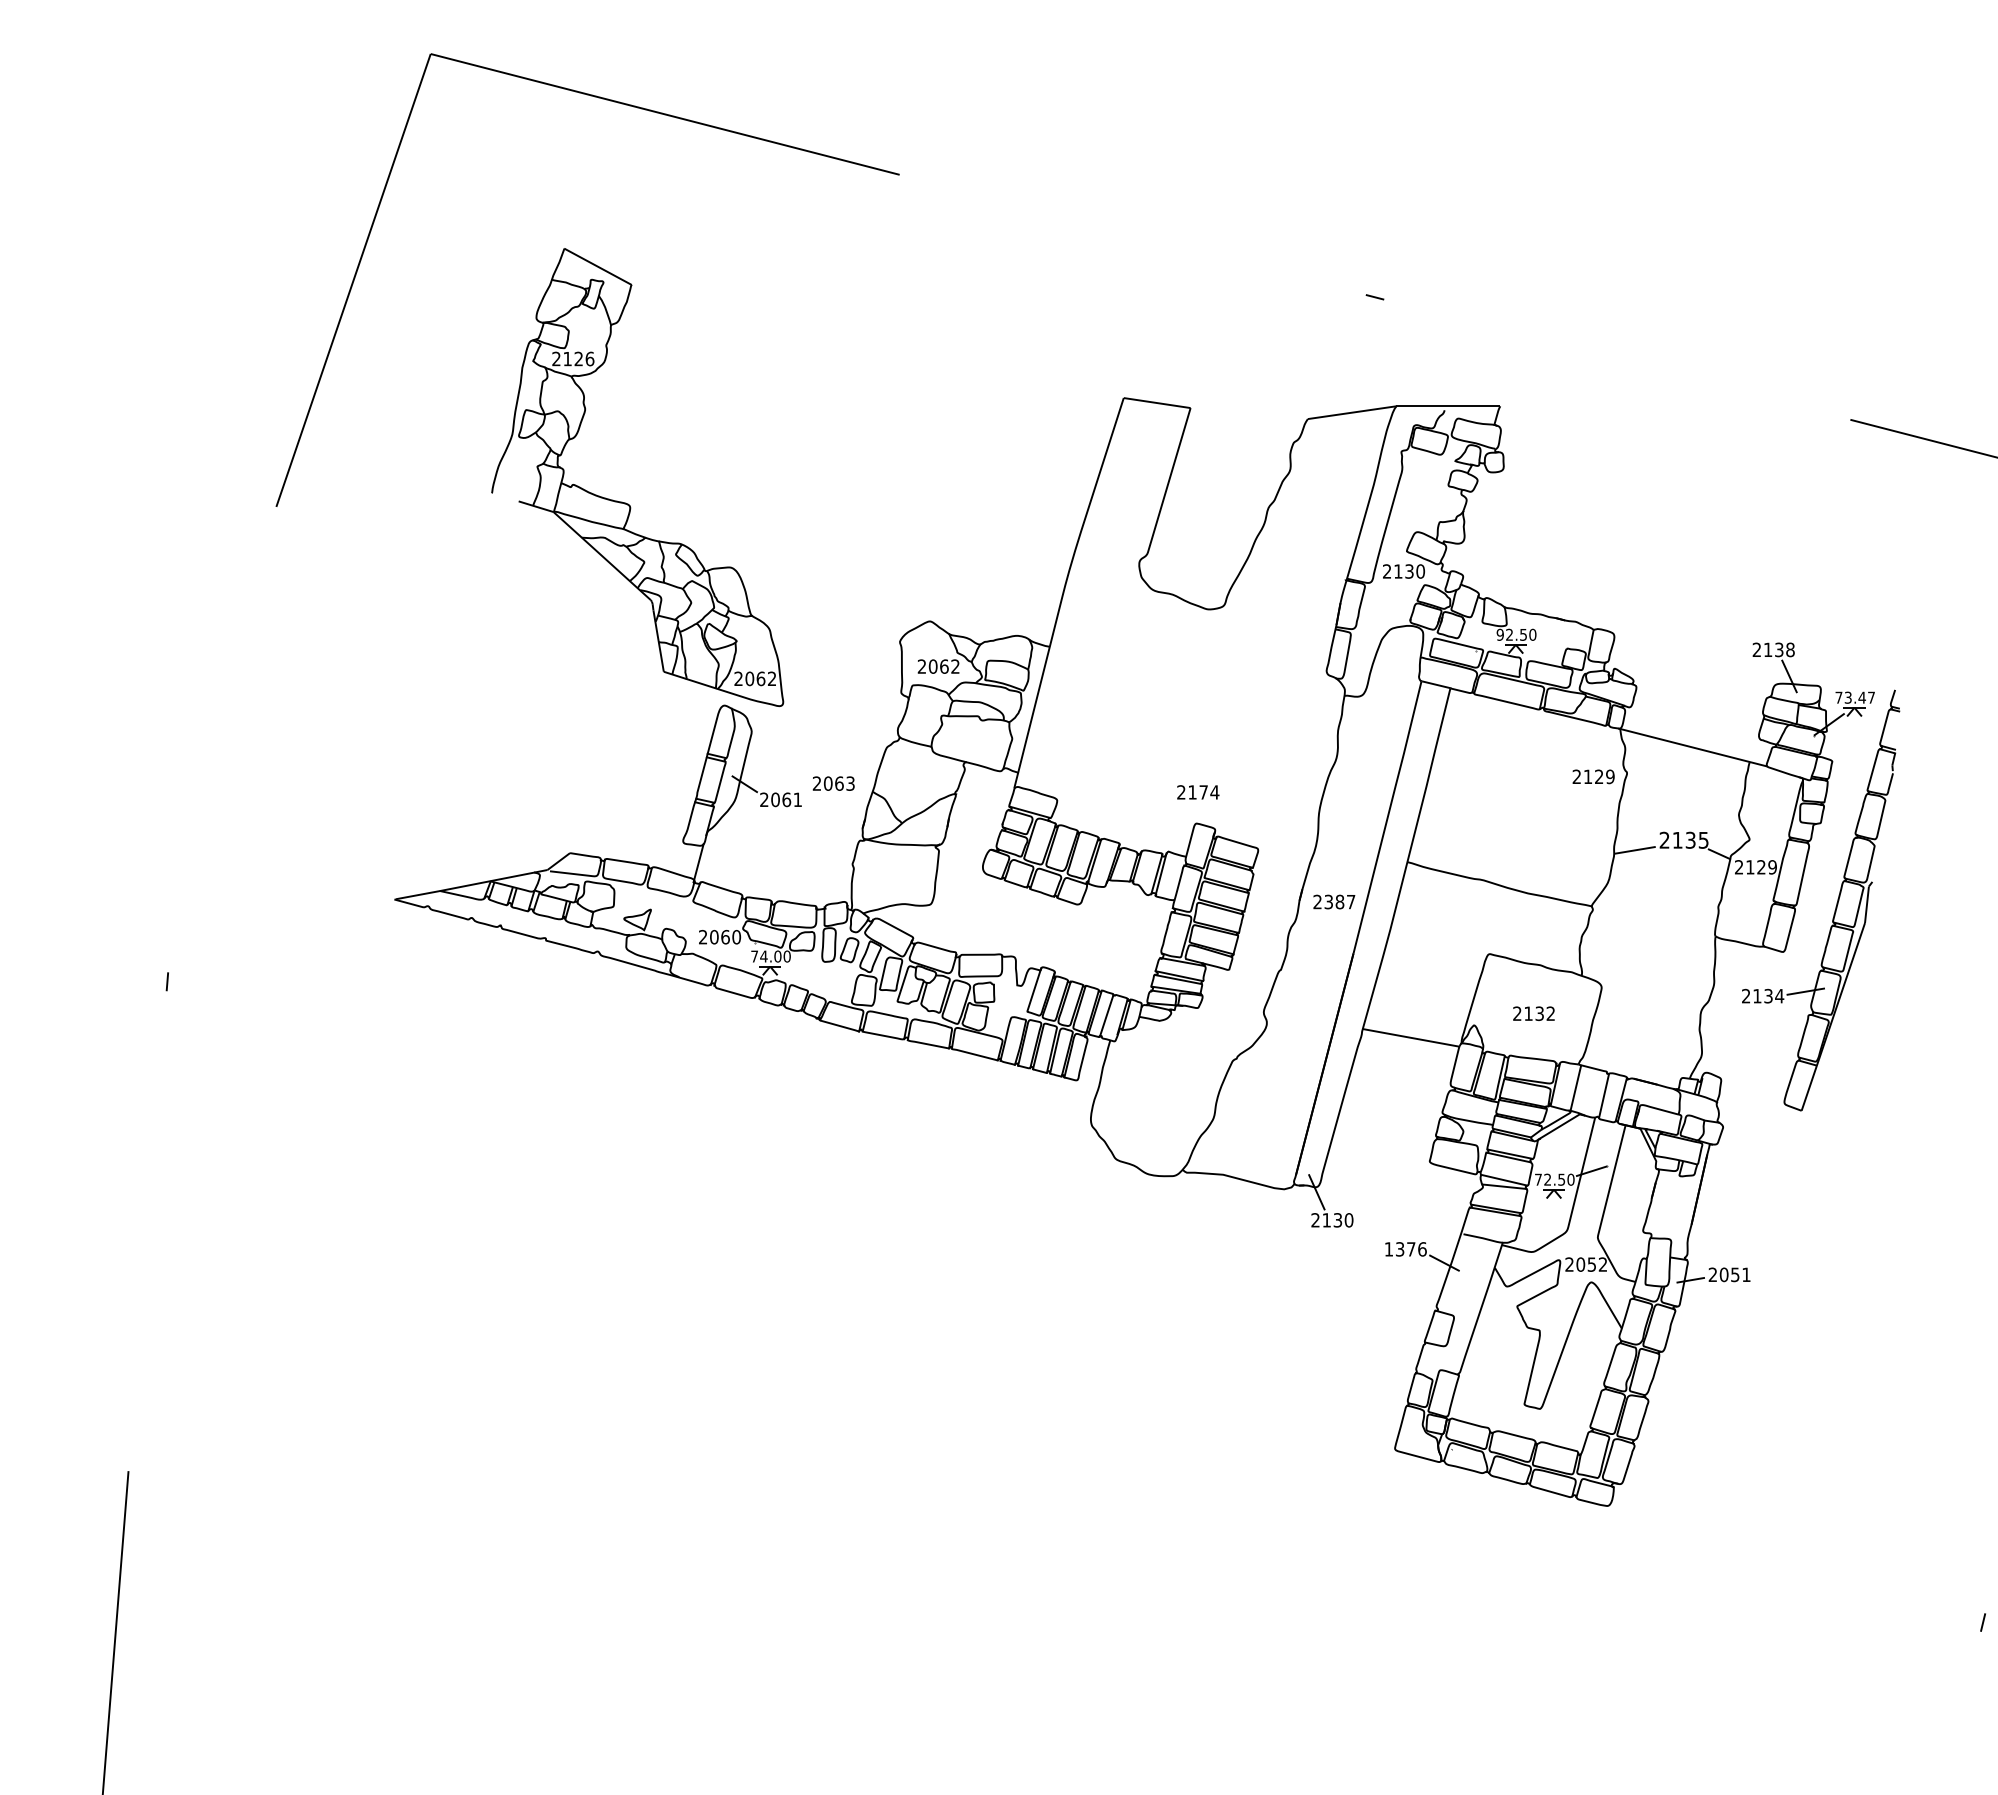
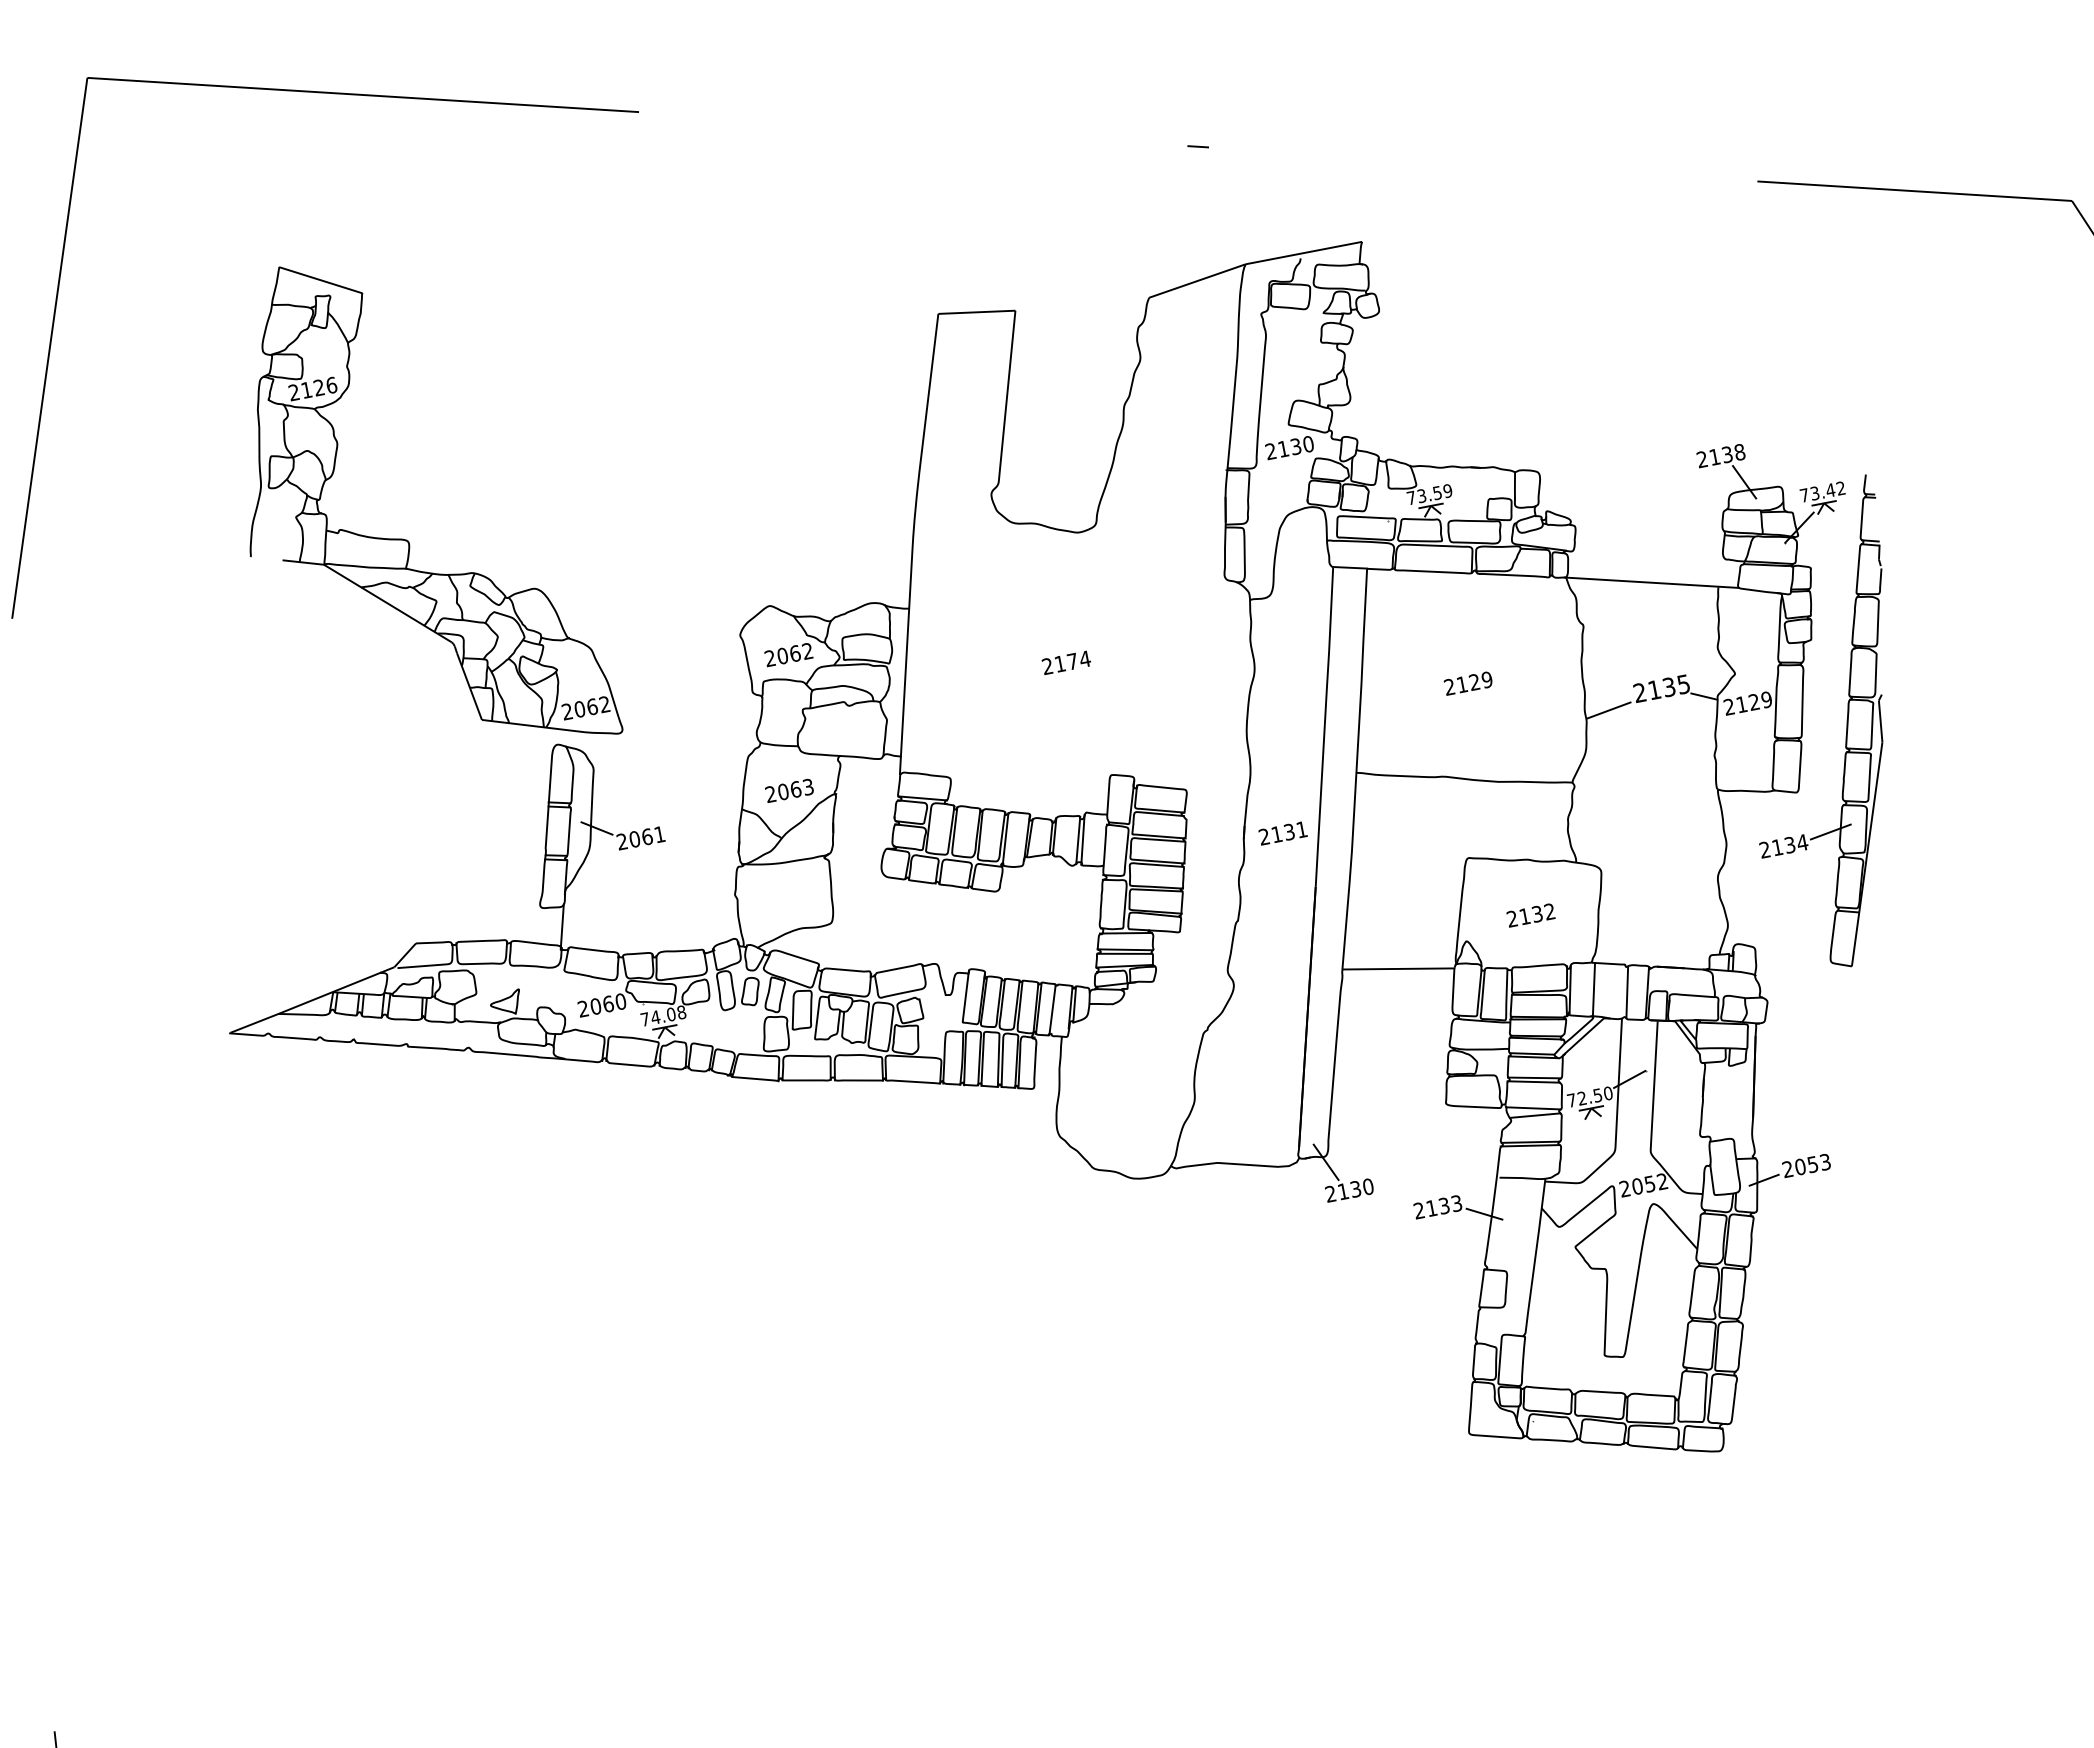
text: (1516, 634) -> (1429, 494), 92.50 -> 73.59
text: (1871, 697) -> (1840, 488), 73.47 -> 73.42
text: (1593, 776) -> (1468, 683), moved
text: (833, 783) -> (789, 790), moved
text: (1198, 792) -> (1066, 662), moved
text: (1339, 901) -> (1288, 831), 2387 -> 2131
text: (786, 956) -> (680, 1012), 74.00 -> 74.08
text: (1405, 1249) -> (1437, 1207), 1376 -> 2133
text: (1746, 1274) -> (1825, 1161), 2051 -> 2053

